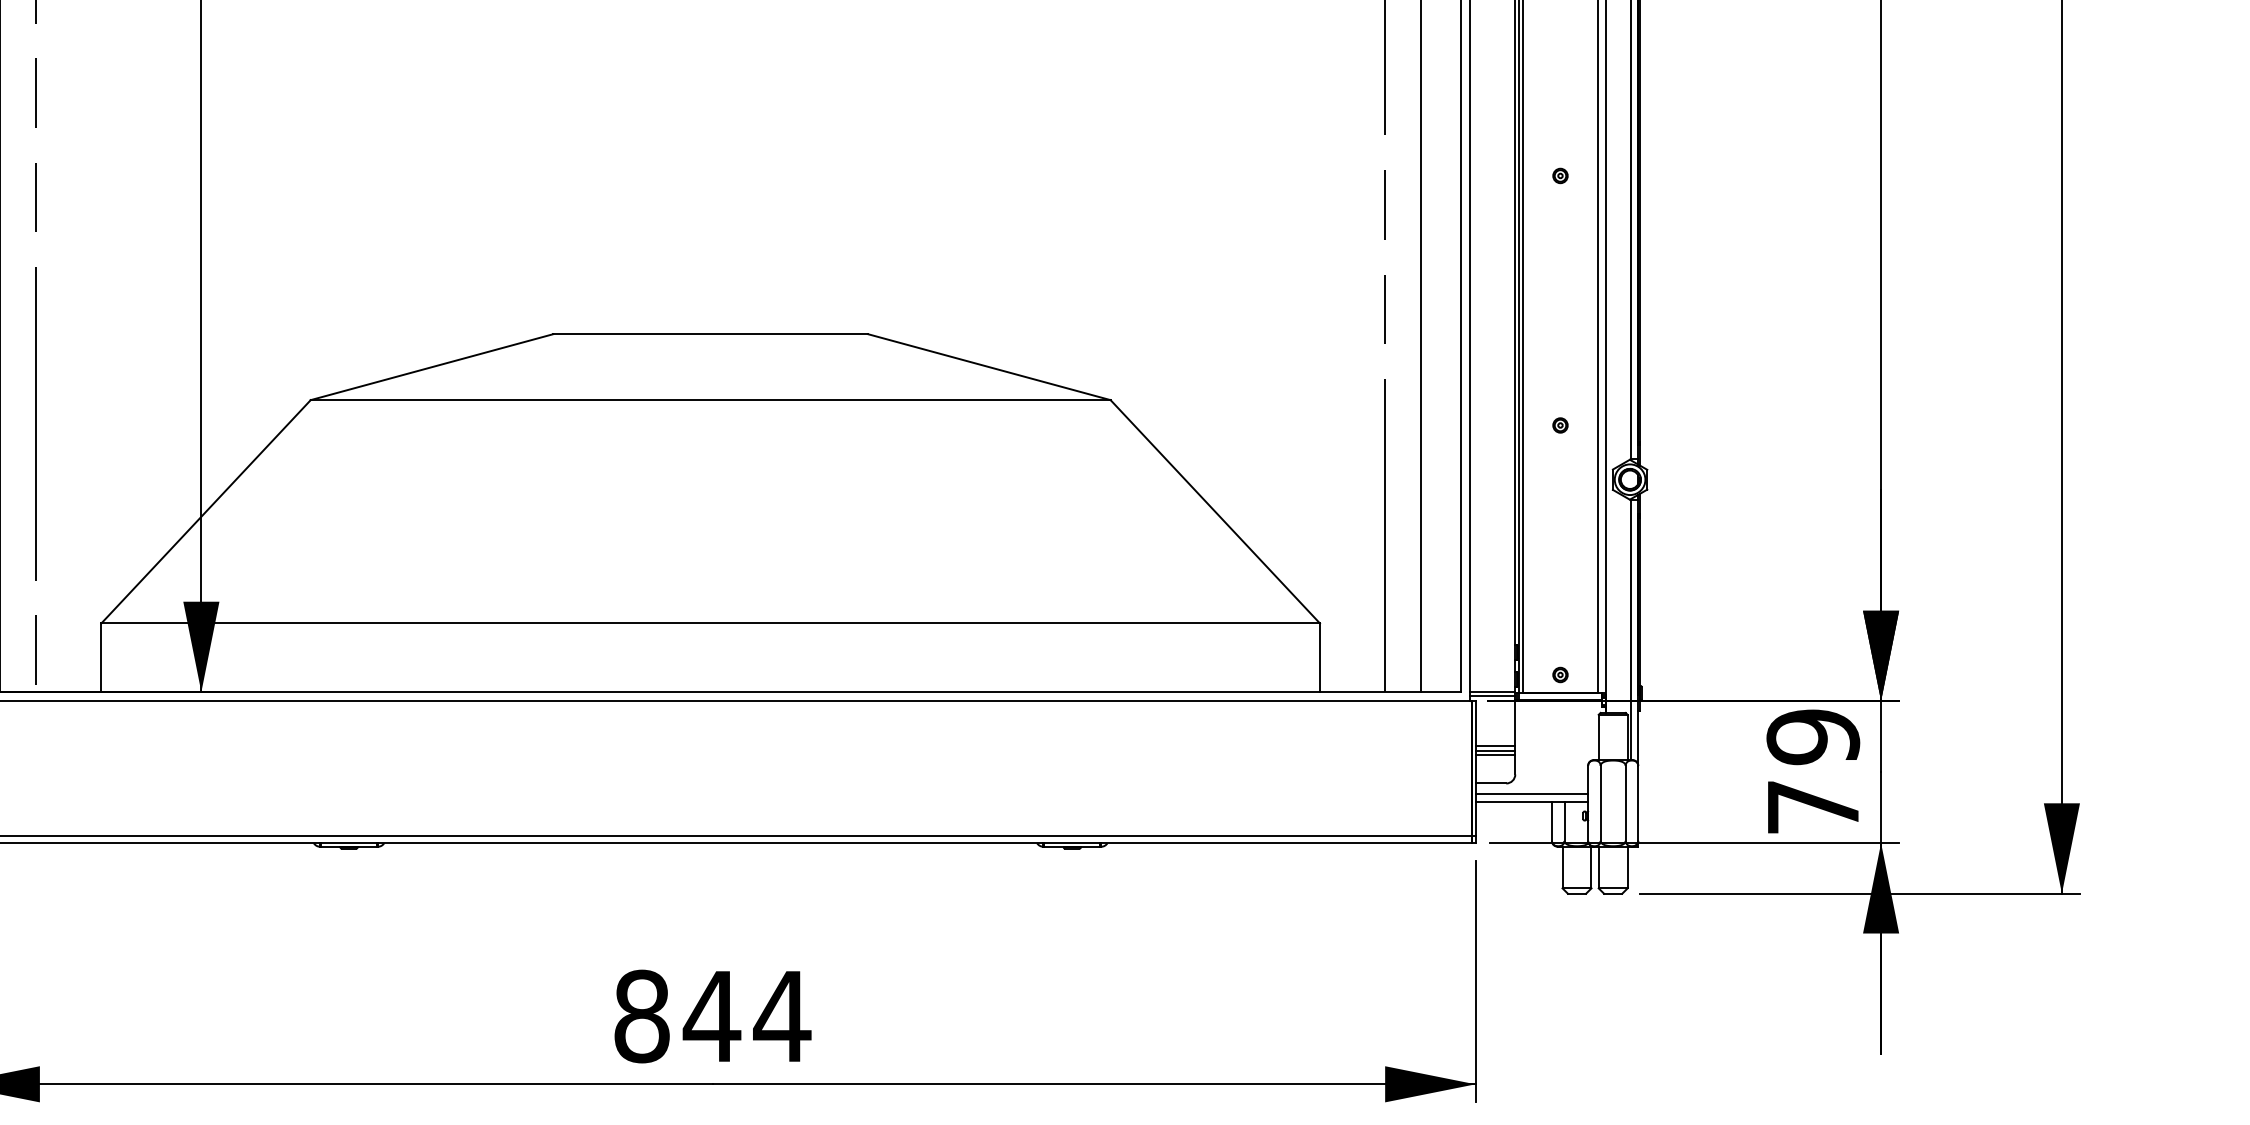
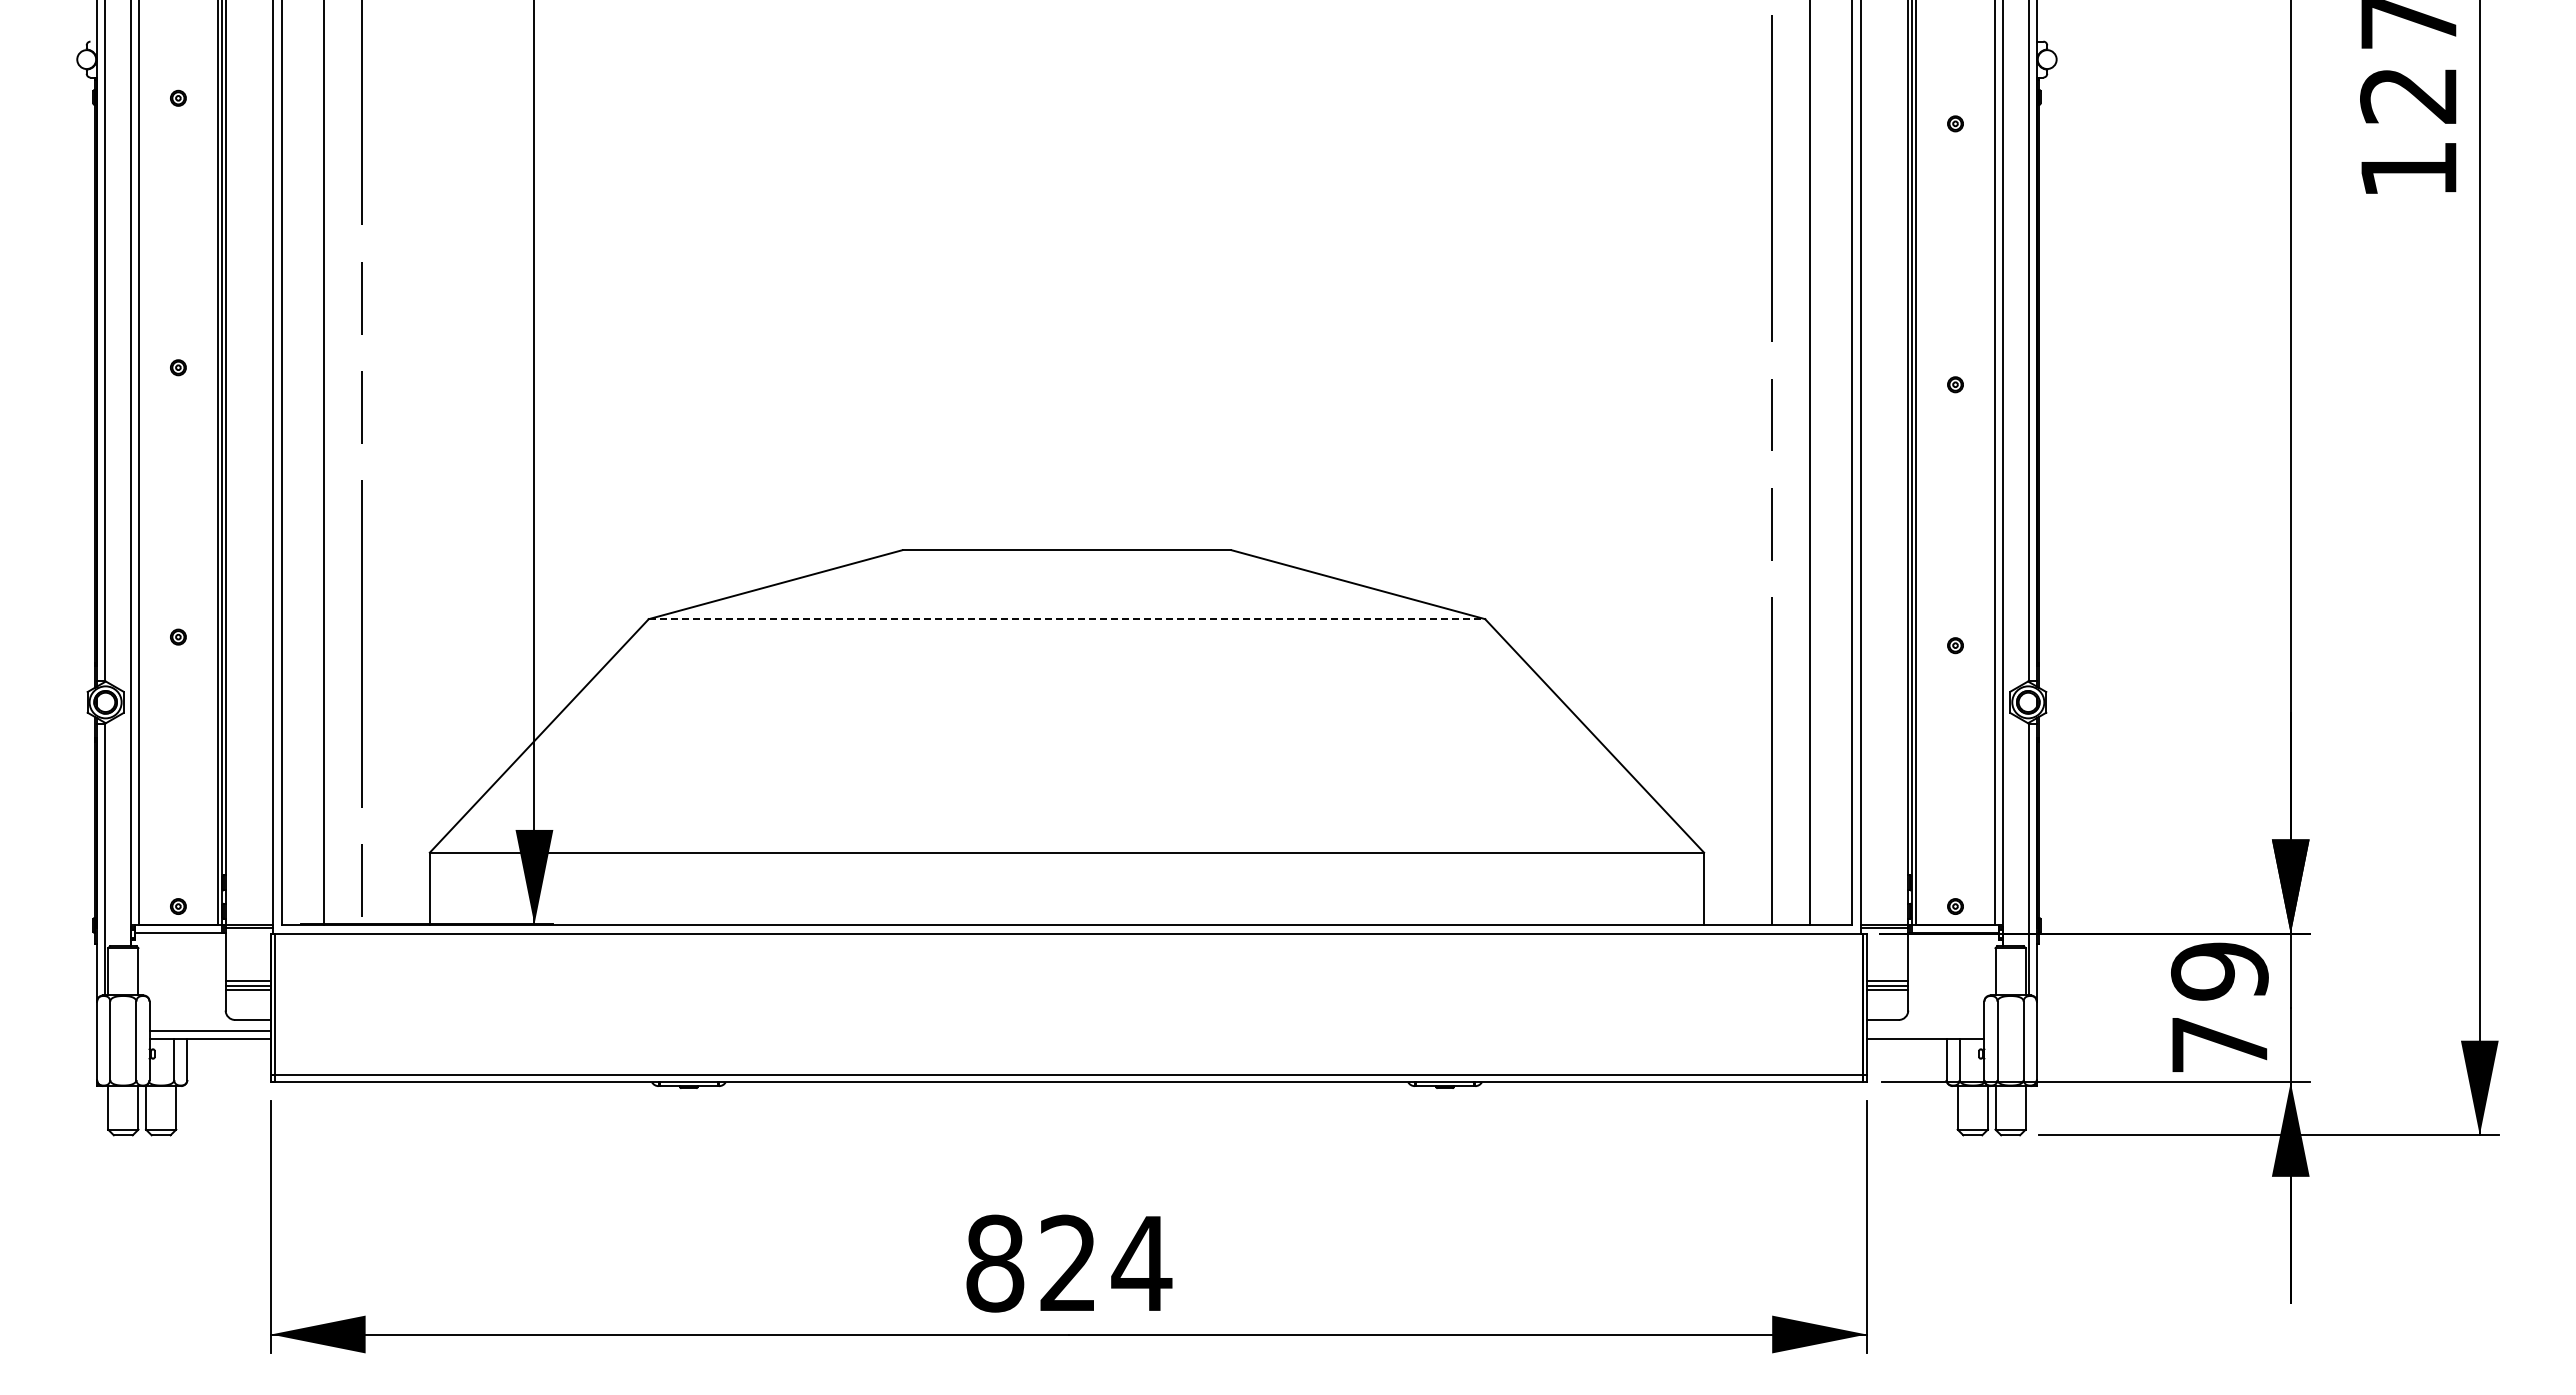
line: (711, 400) -> (1067, 619), solid -> dashed
line: (1531, 794) -> (1925, 1031), removed
text: (711, 1015) -> (1067, 1262), 844 -> 824

